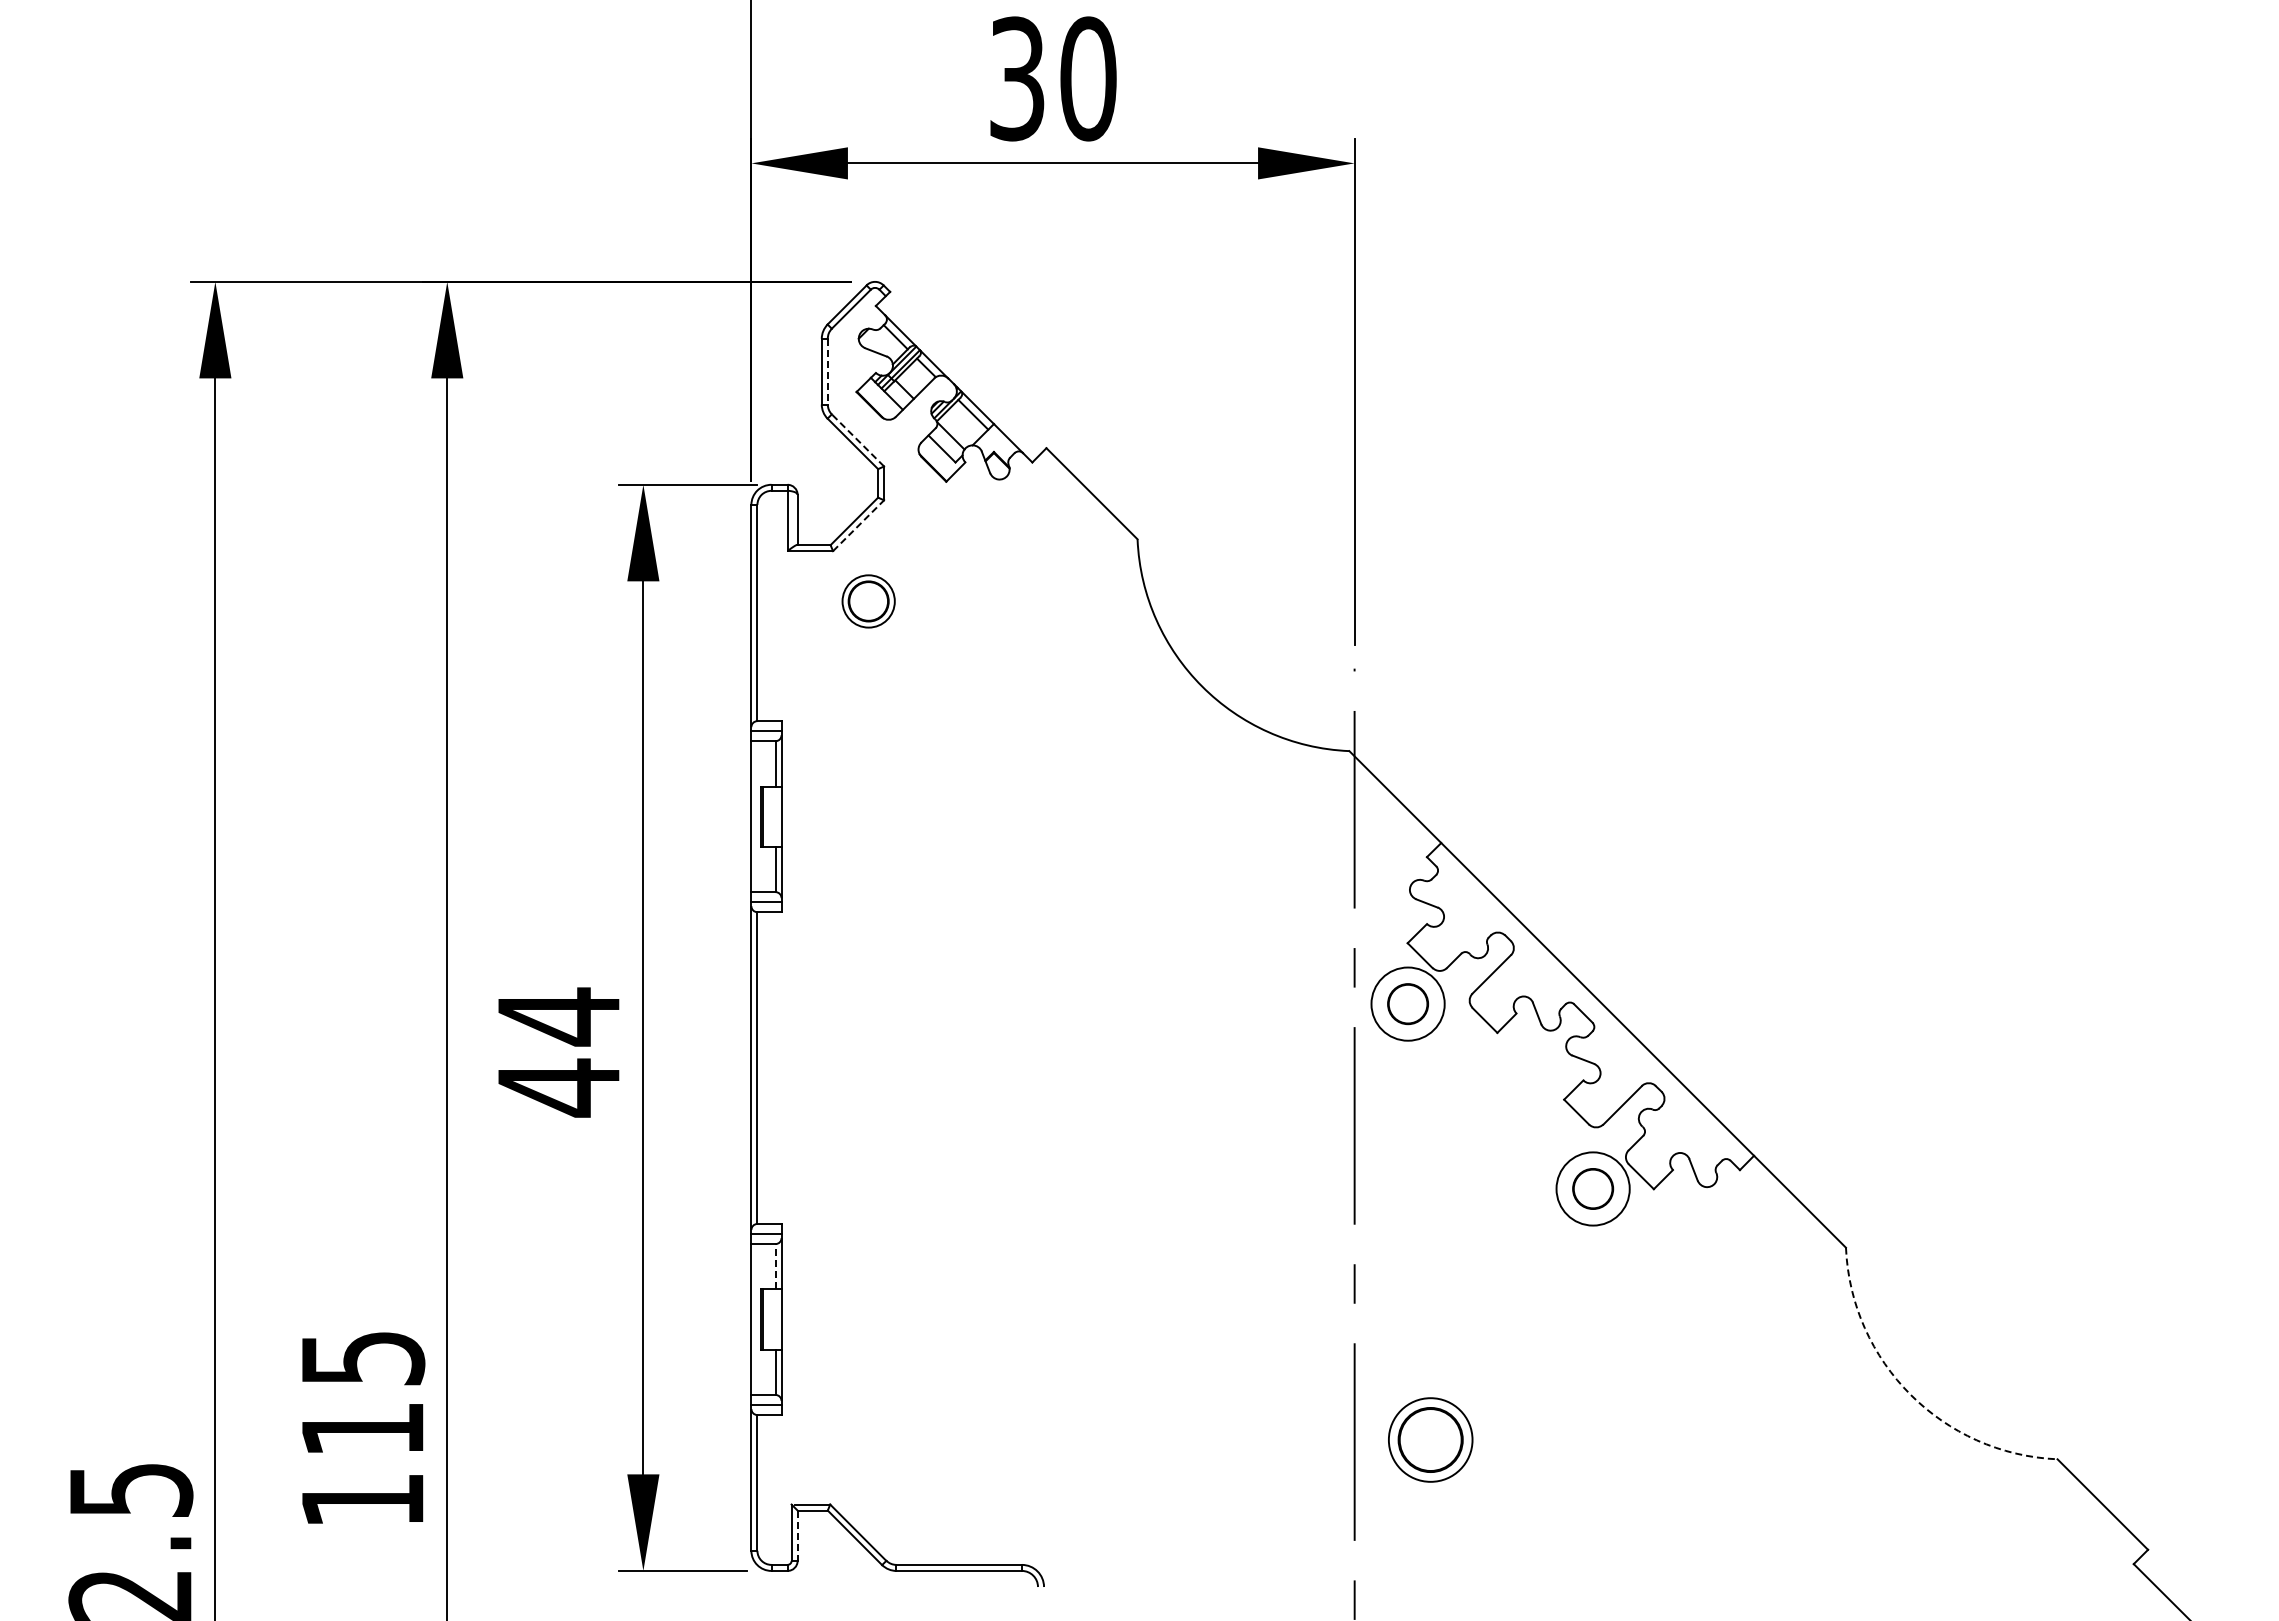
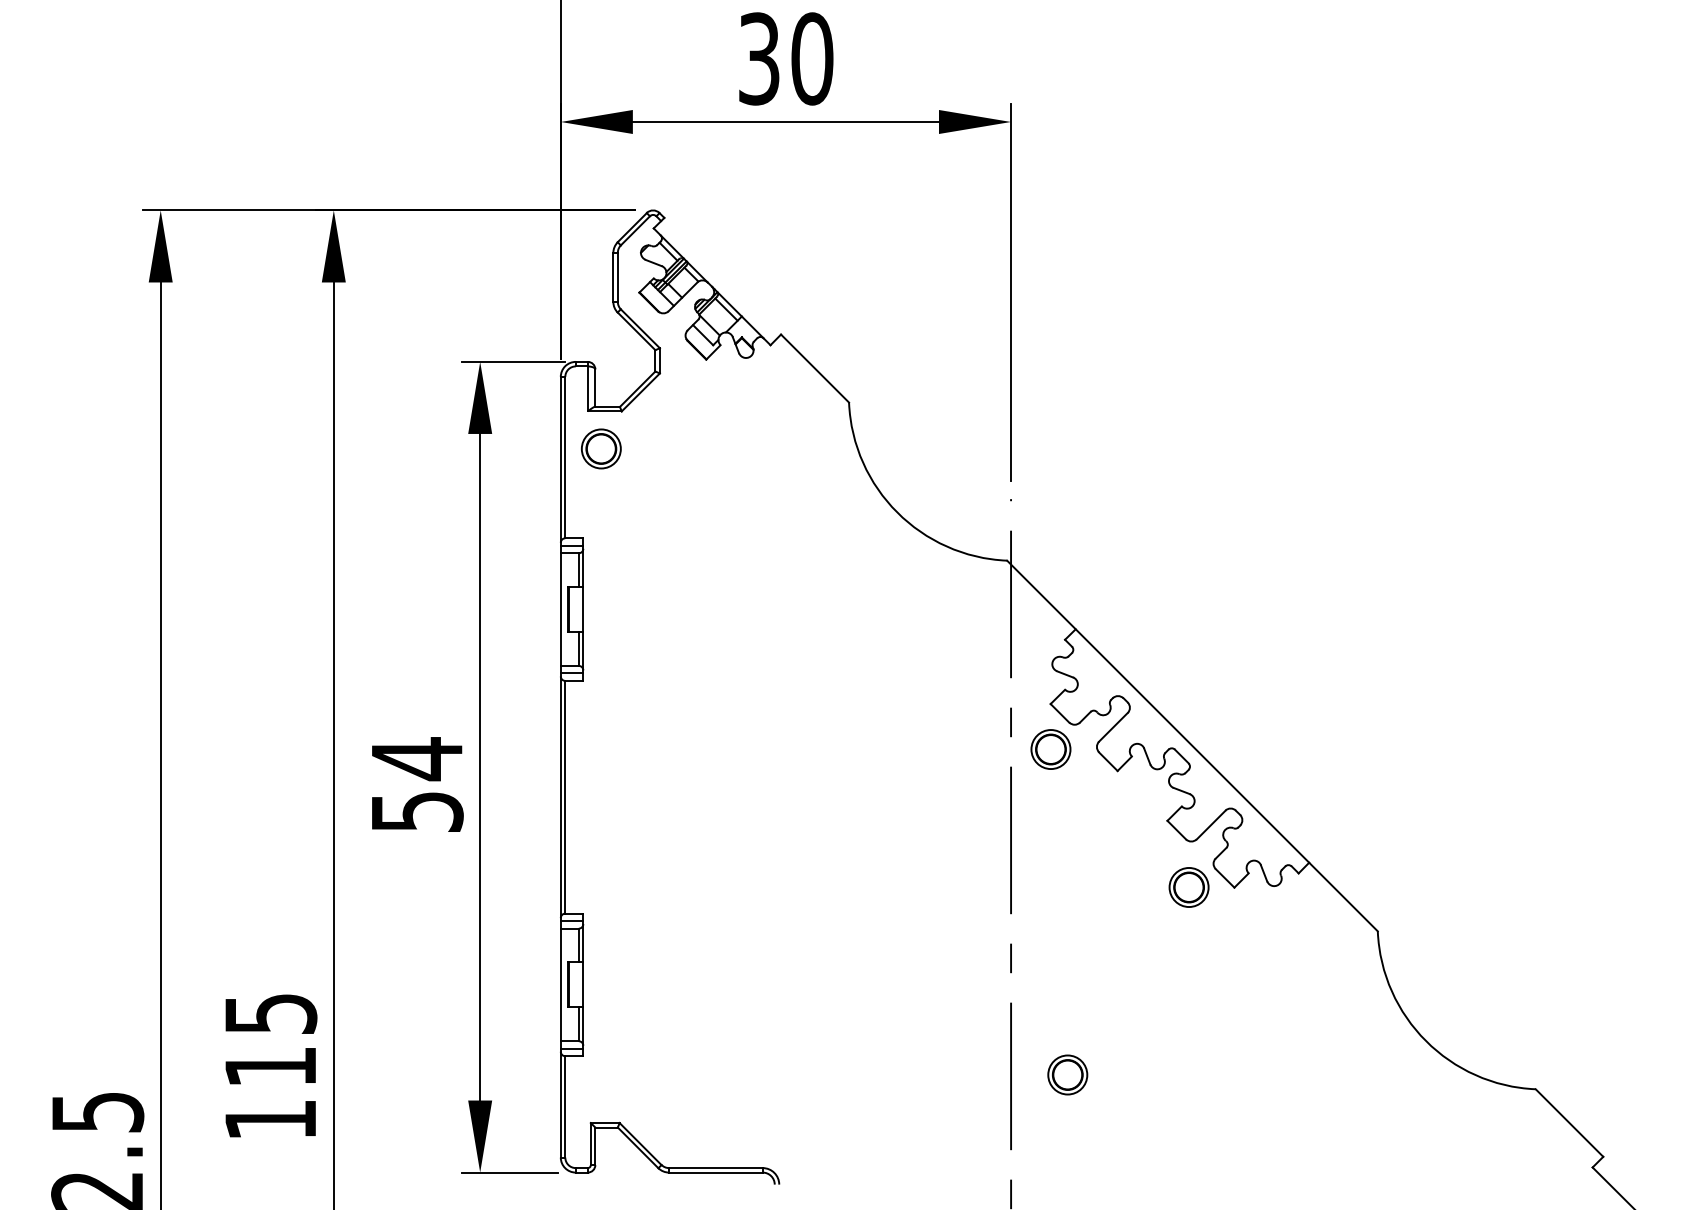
line: (827, 371) -> (617, 277), dashed -> solid
line: (857, 440) -> (640, 328), dashed -> solid
line: (858, 525) -> (640, 392), dashed -> solid
part: (868, 601) -> (601, 449), moved
circle: (1407, 1003) -> (1050, 749), size x0.71
text: (559, 1087) -> (417, 811), 44 -> 54
circle: (1592, 1188) -> (1188, 887), size x0.71
line: (775, 1266) -> (578, 945), dashed -> solid
arc: (1910, 1394) -> (1425, 1040), dashed -> solid
part: (1430, 1440) -> (1067, 1075), size x0.62
line: (797, 1536) -> (595, 1146), dashed -> solid

